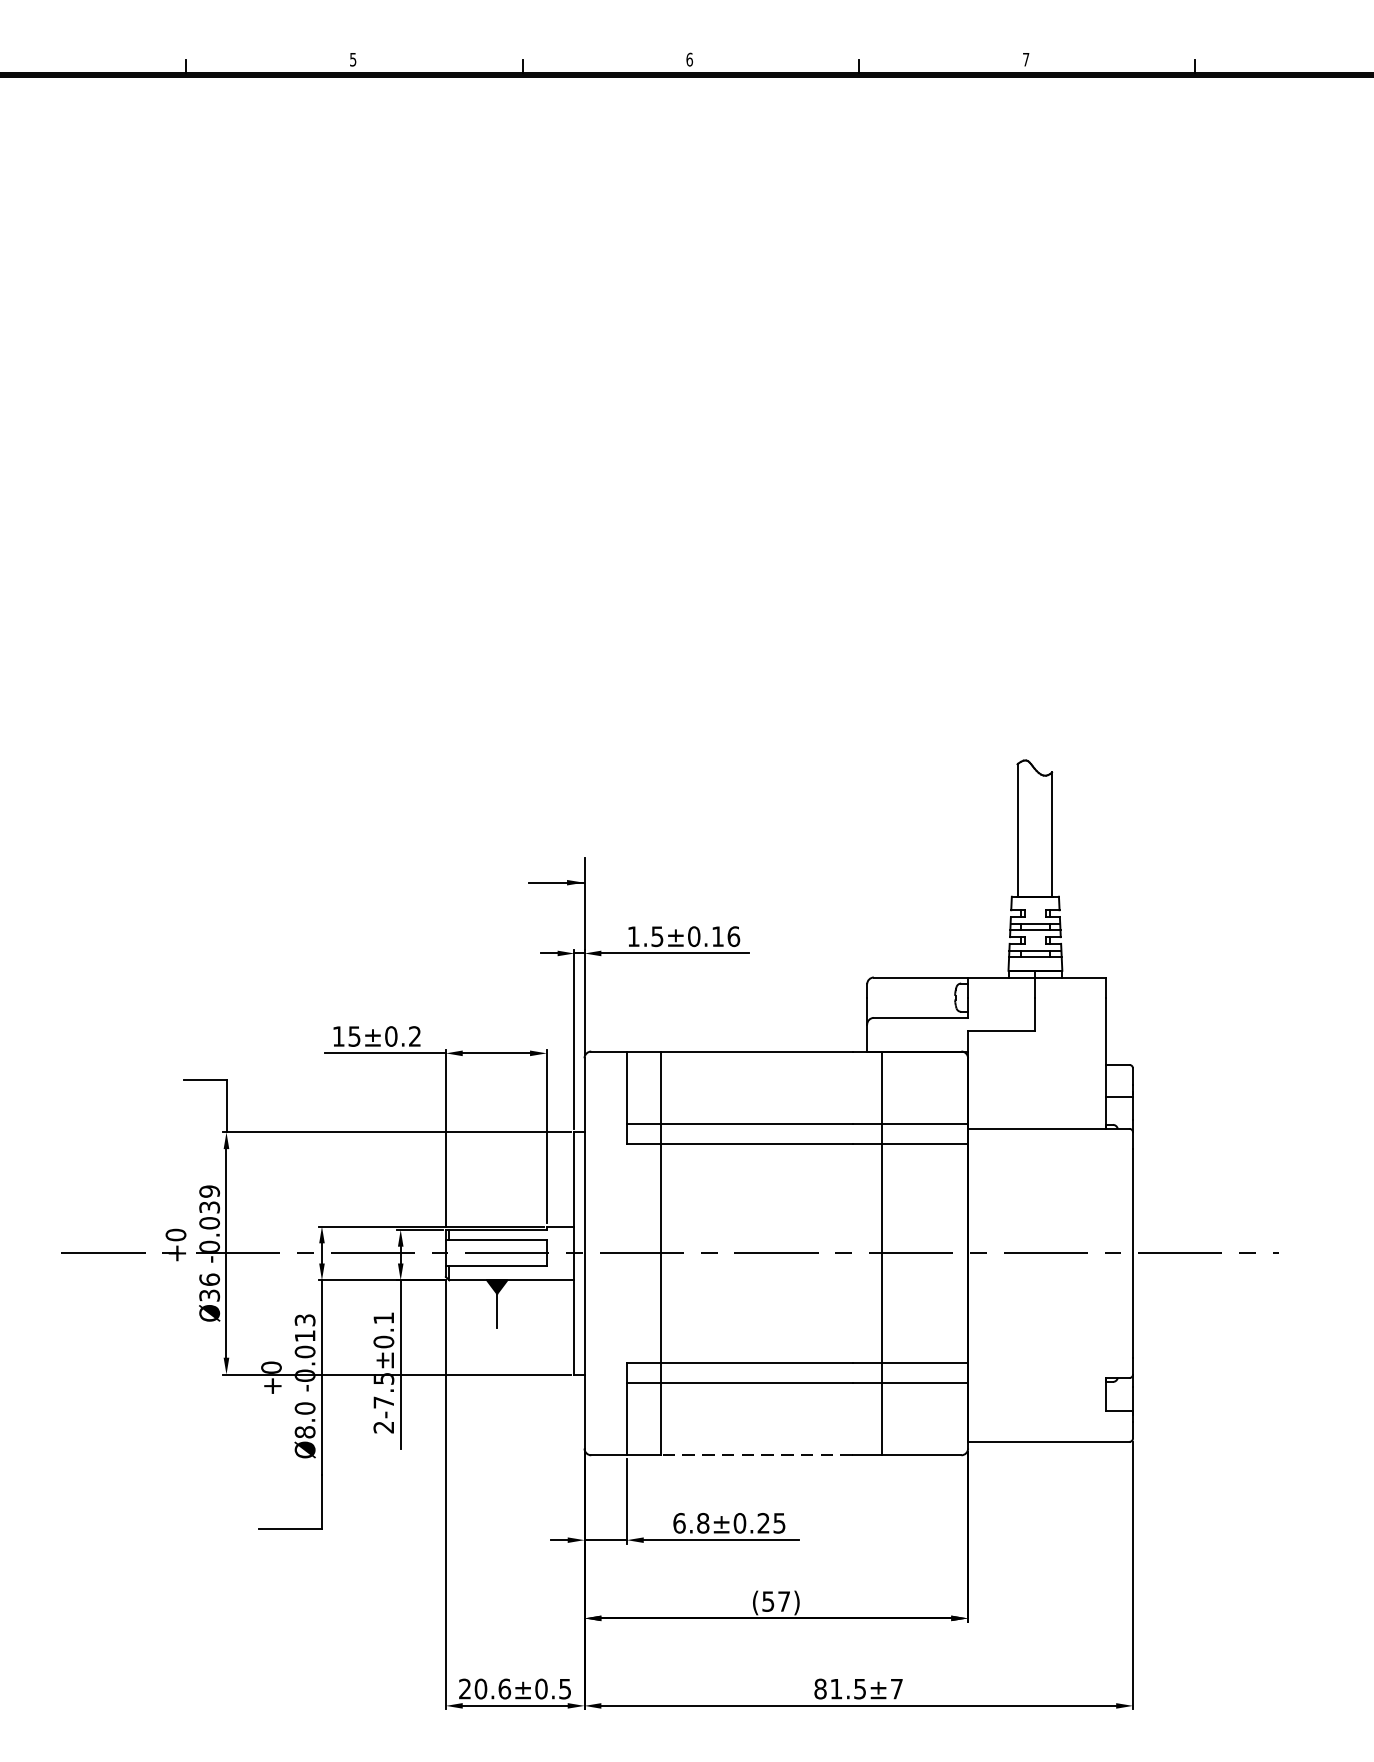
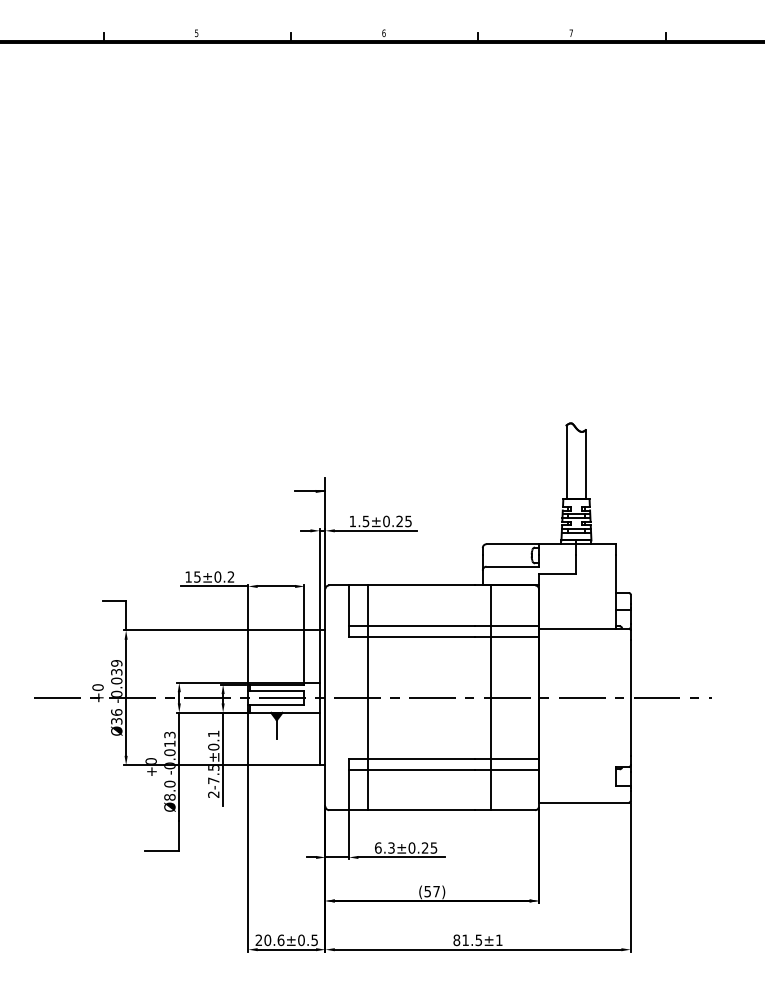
text: (726, 936) -> (404, 521), 1.5±0.16 -> 1.5±0.25
line: (757, 1455) -> (421, 810), dashed -> solid
text: (703, 1522) -> (391, 847), 6.8±0.25 -> 6.3±0.25
text: (897, 1687) -> (499, 939), 81.5±7 -> 81.5±1

